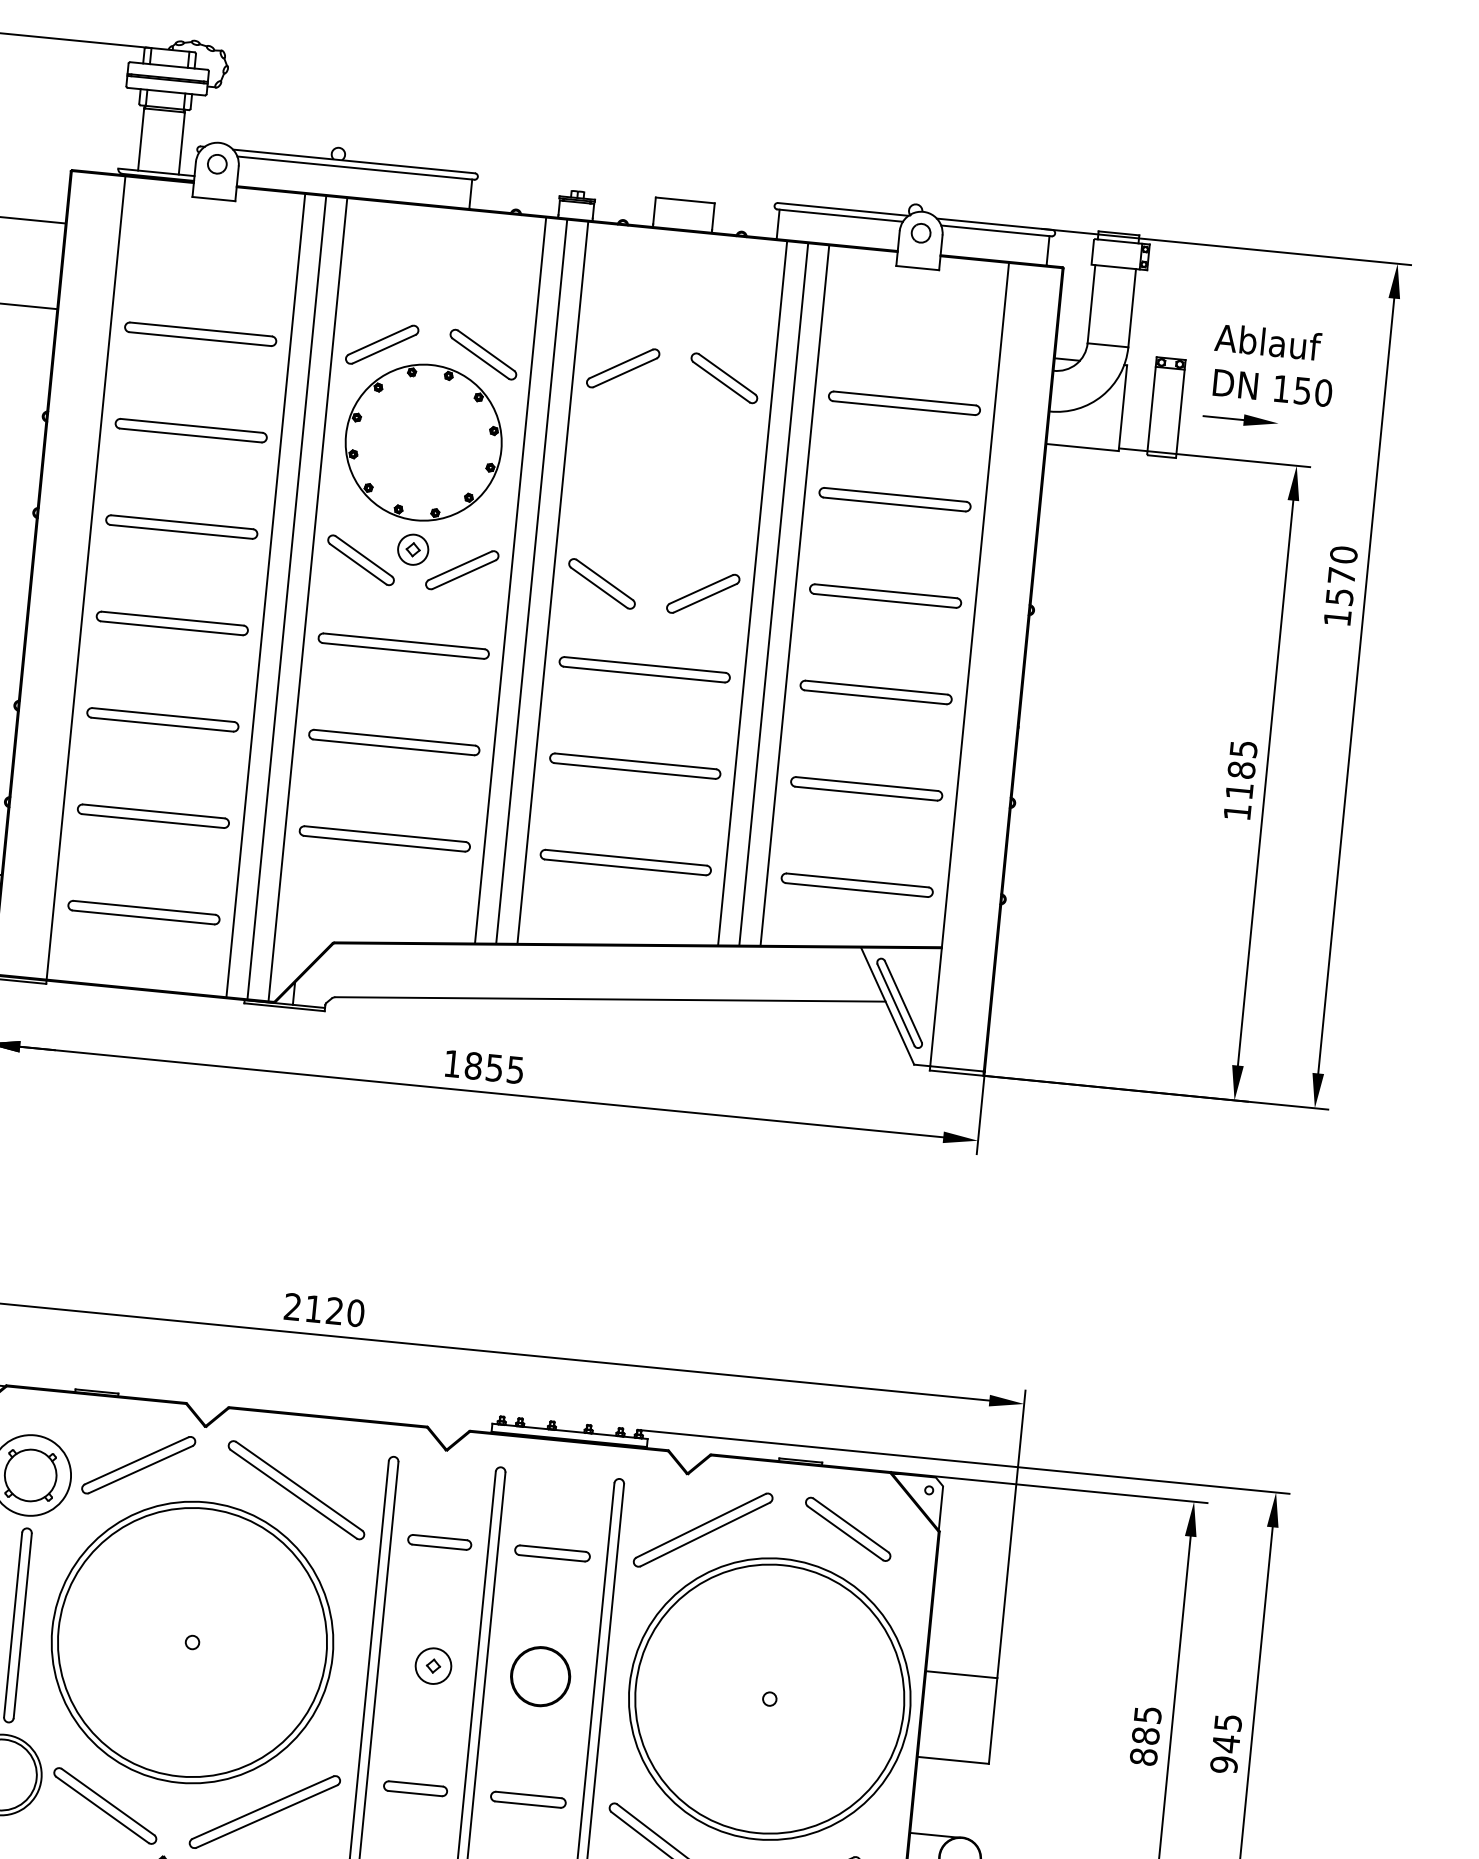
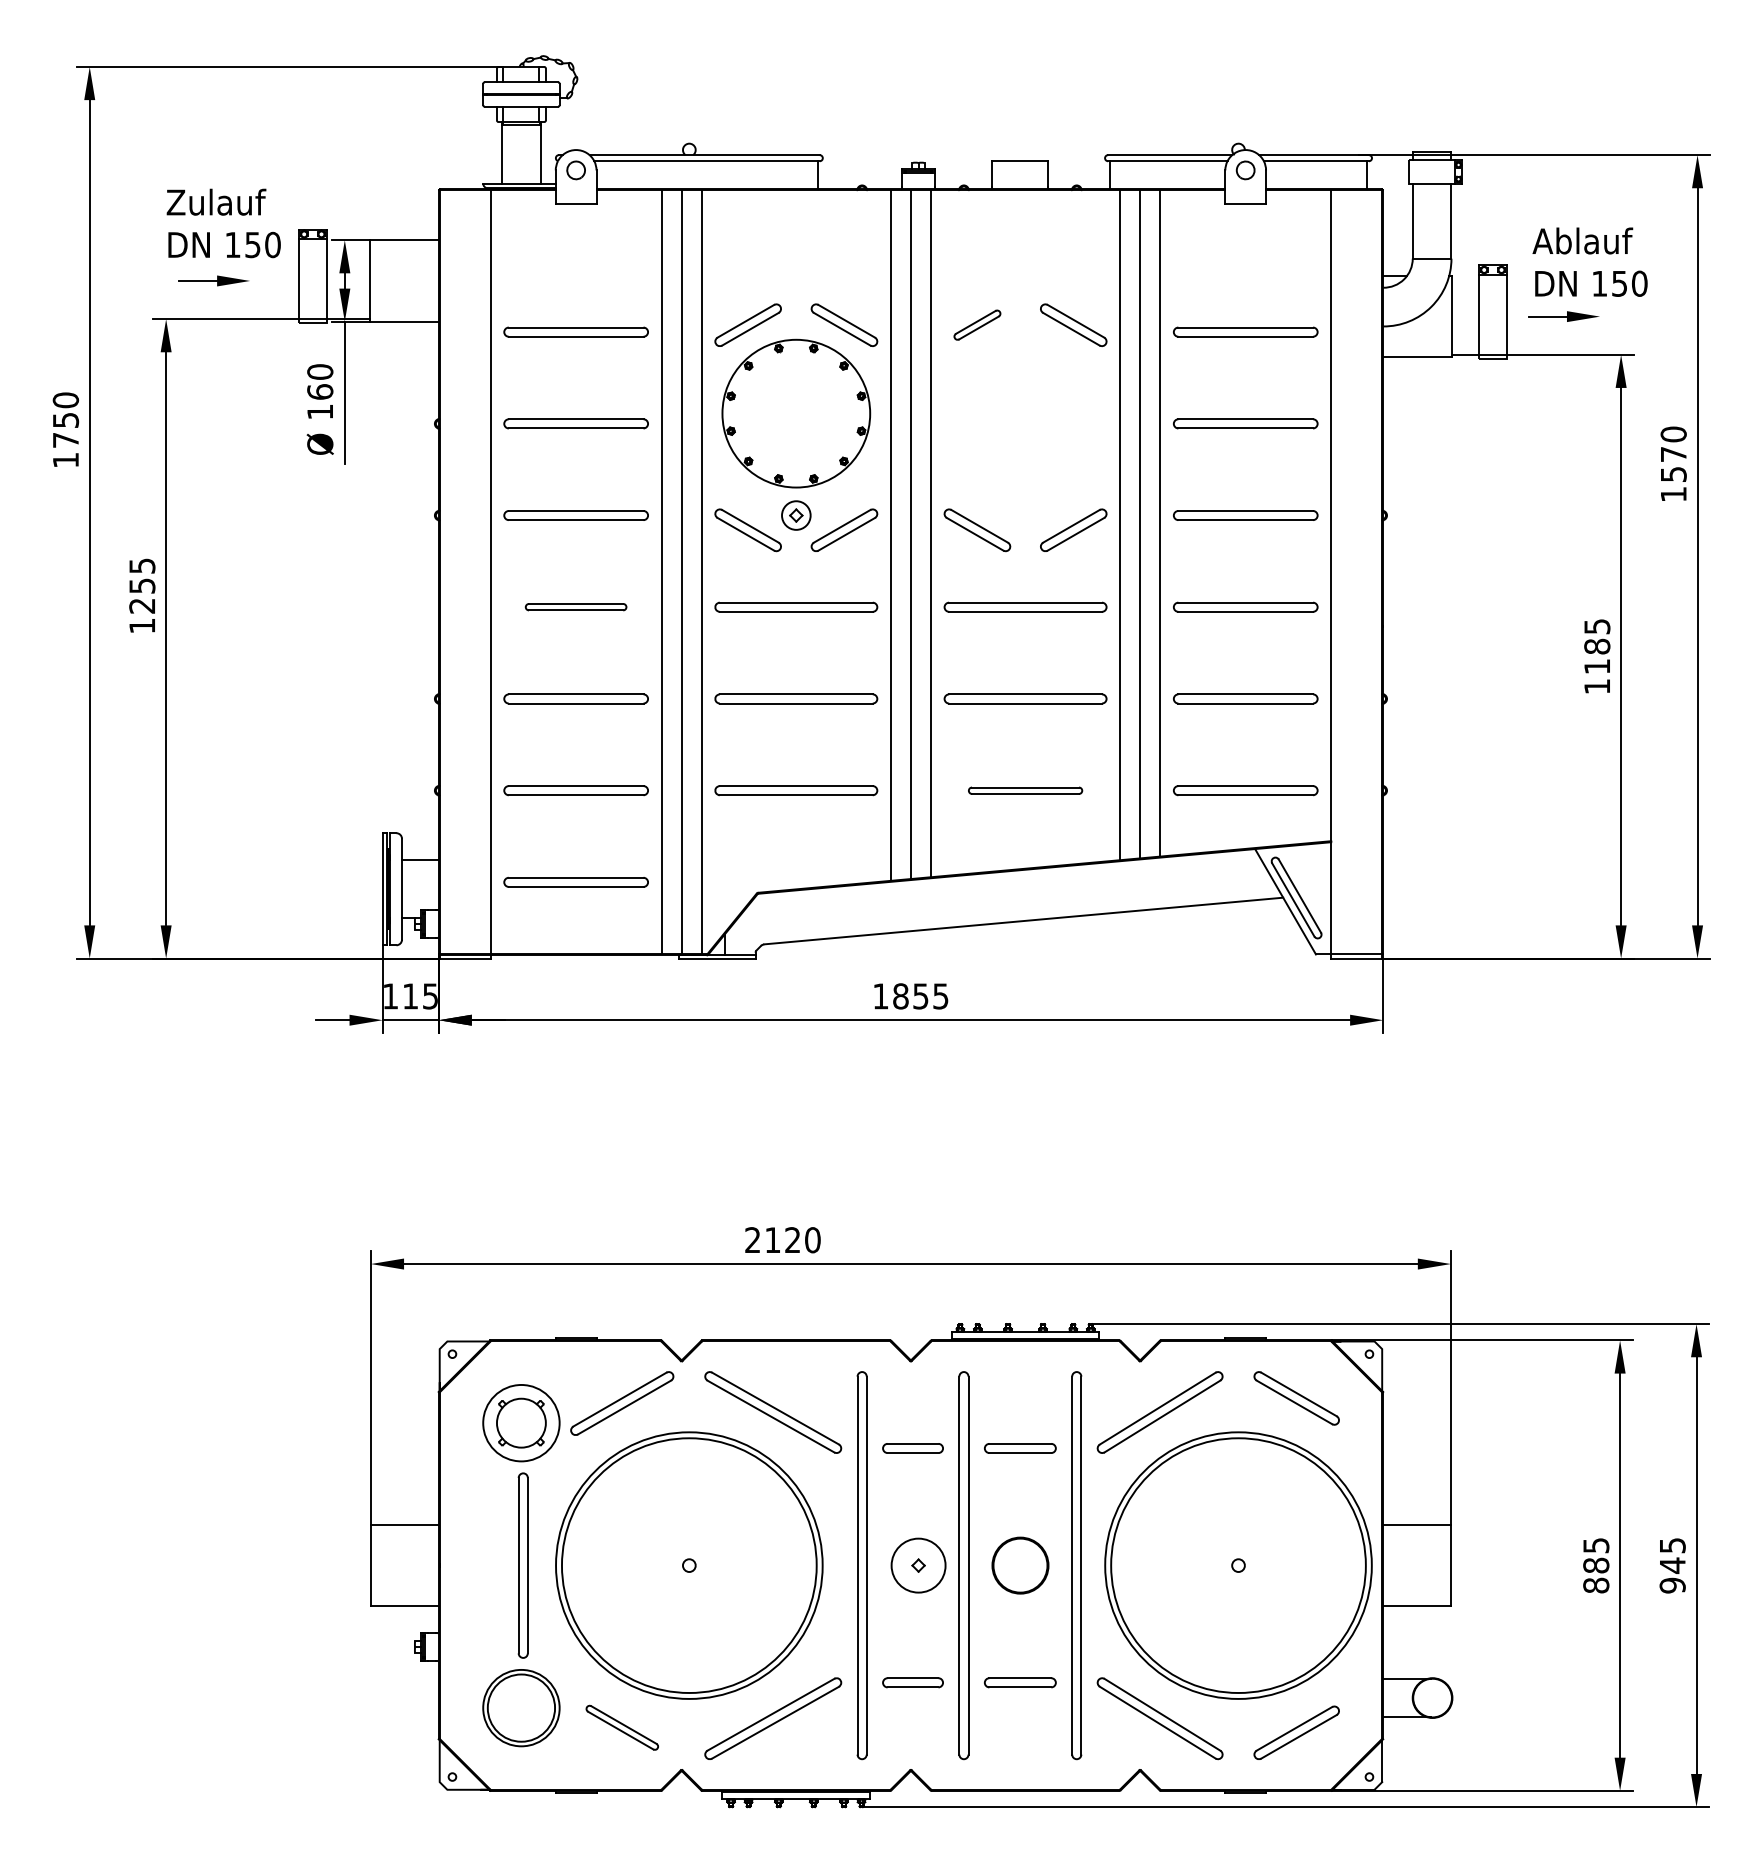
part: (623, 367) -> (977, 324), size x0.7
part: (171, 622) -> (575, 606), size x0.7
part: (625, 862) -> (1025, 790), size x0.7
circle: (433, 1666) -> (918, 1565), size x1.6
part: (105, 1805) -> (622, 1727), size x0.7

